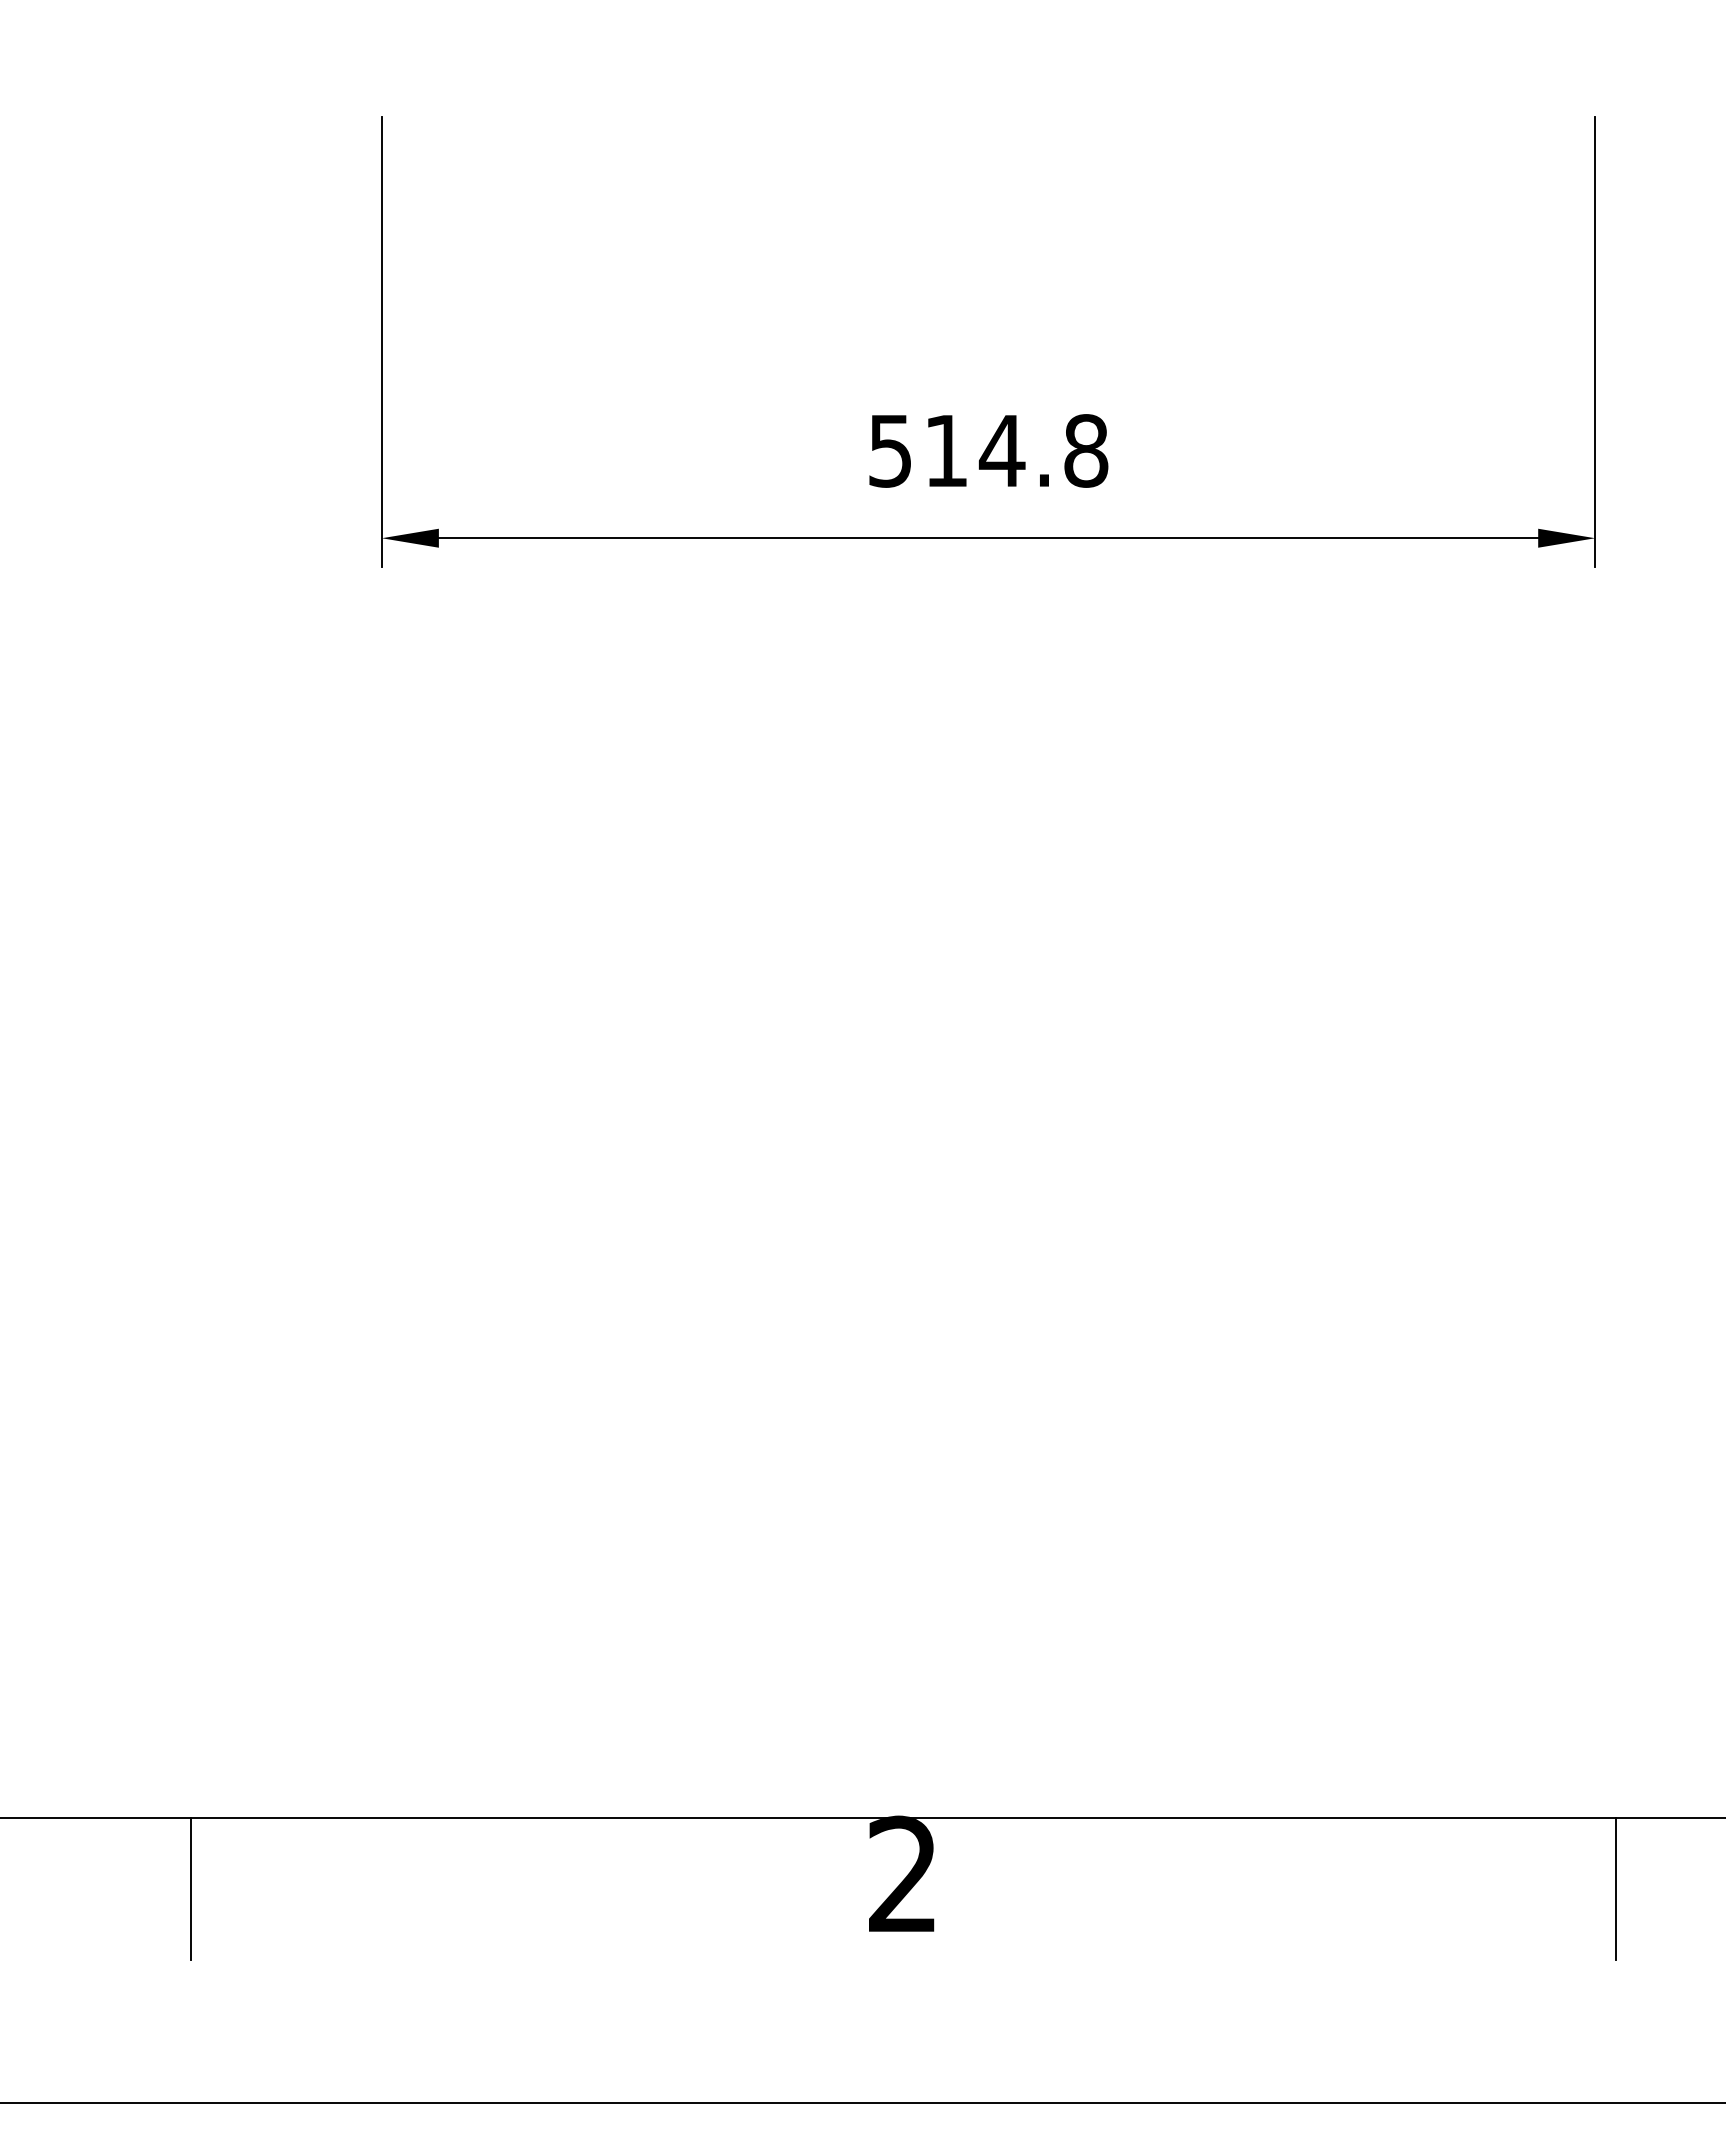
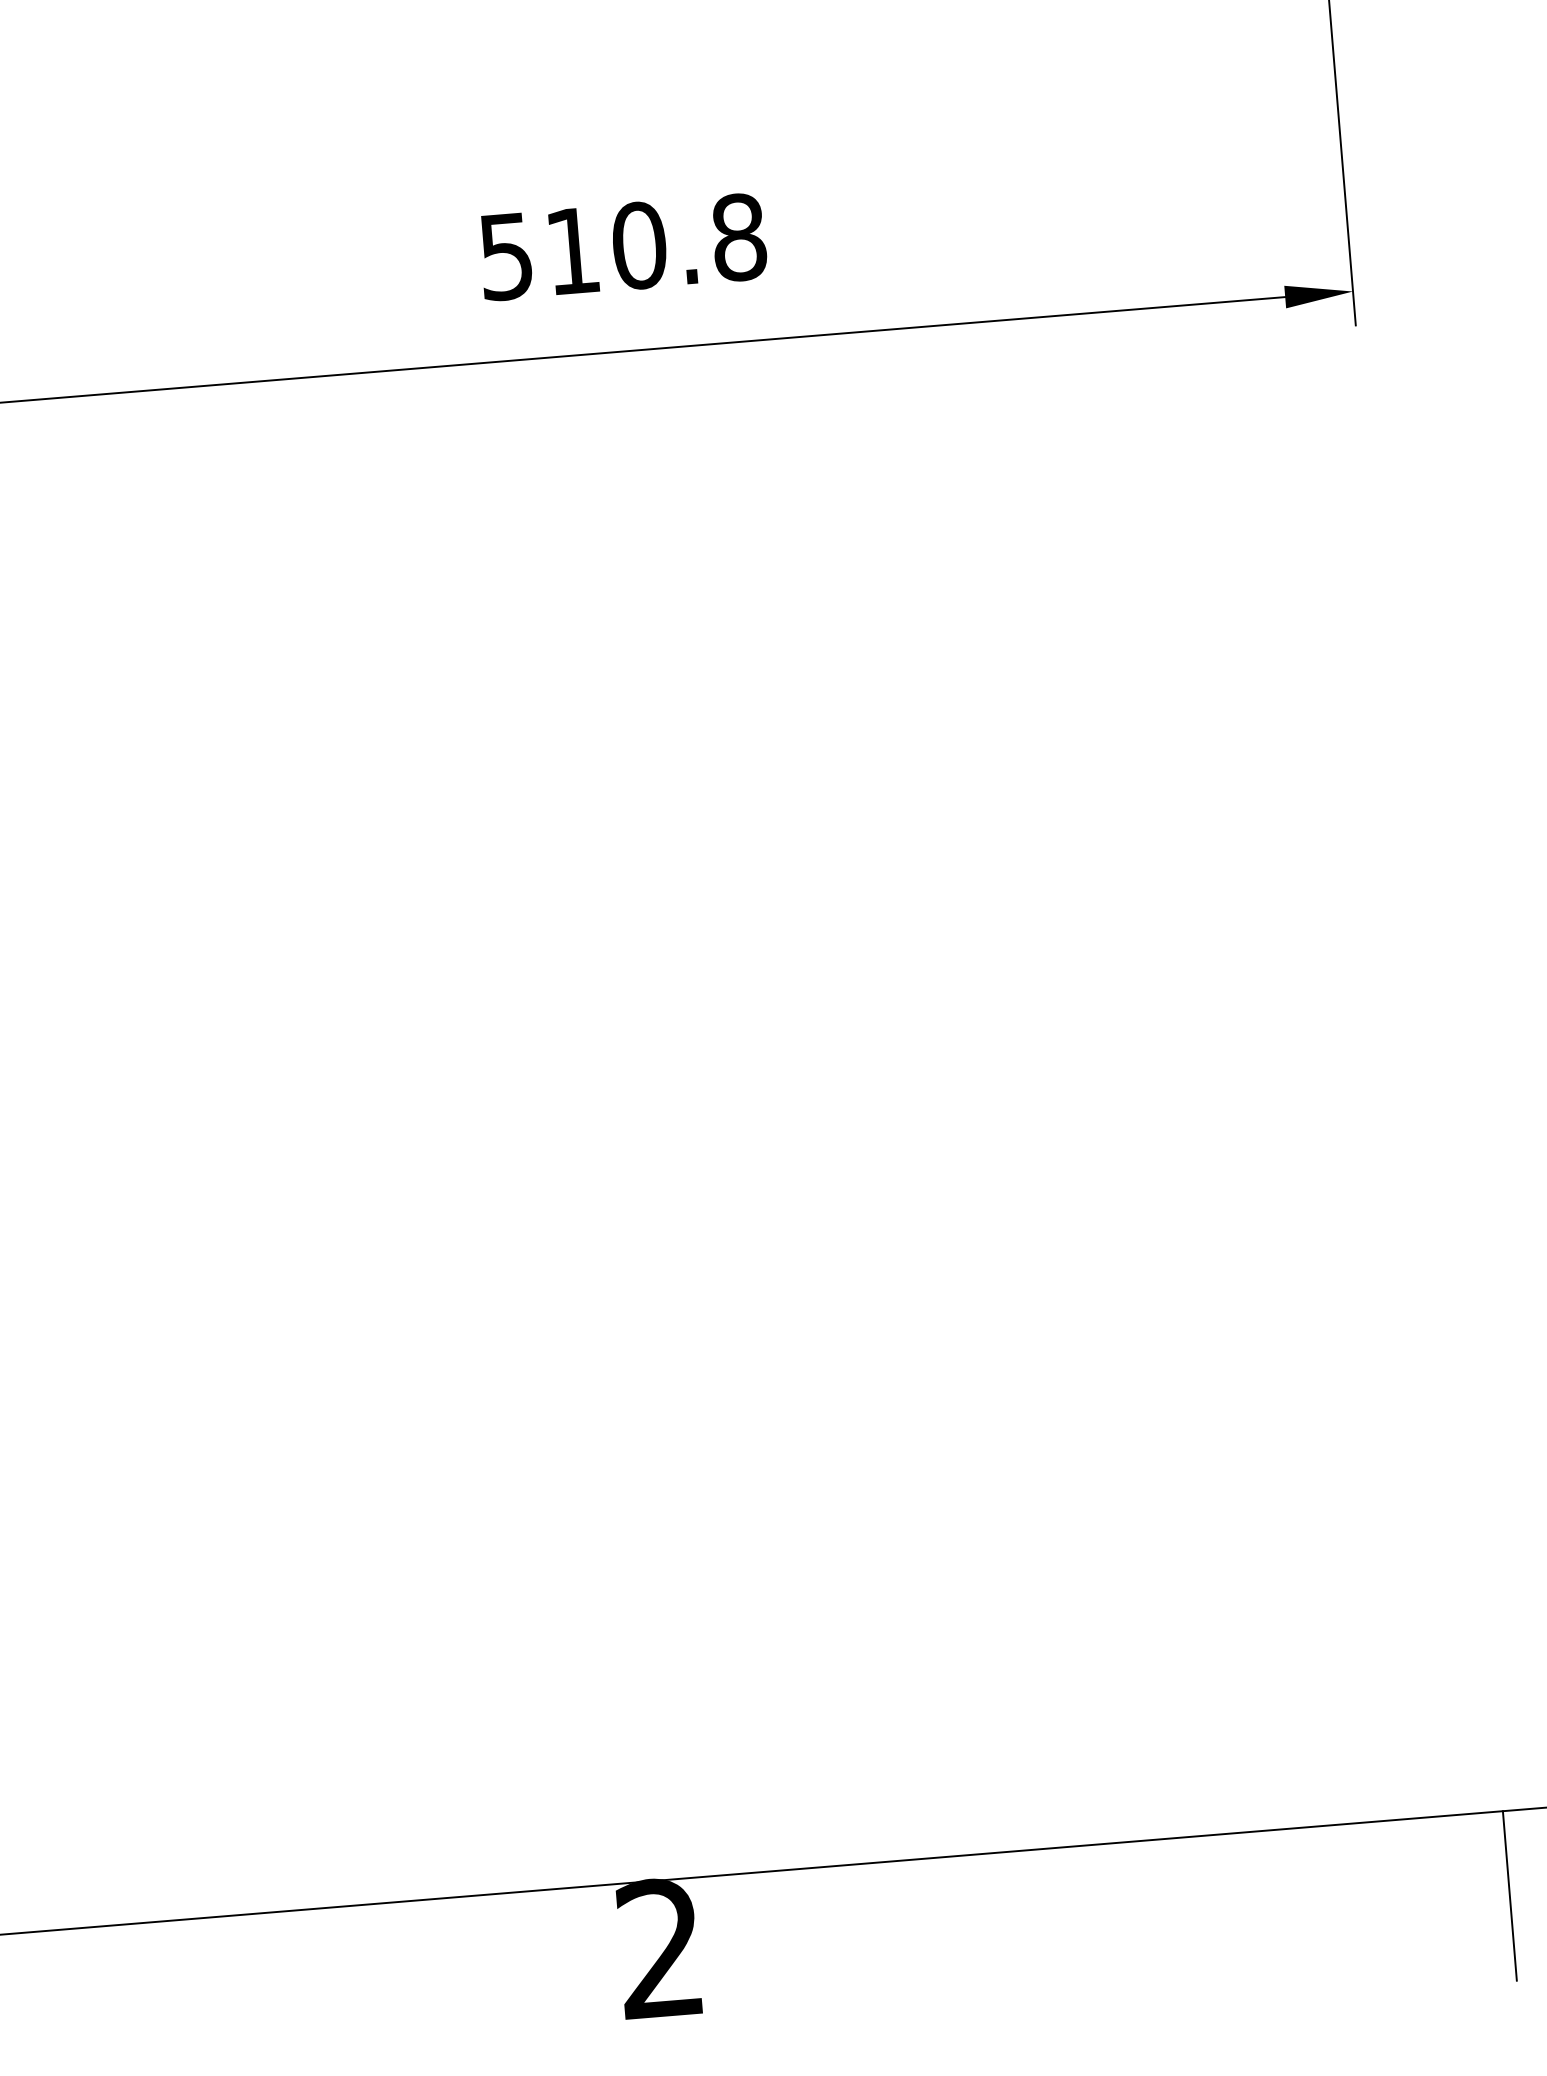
text: (1001, 450) -> (638, 245), 514.8 -> 510.8

